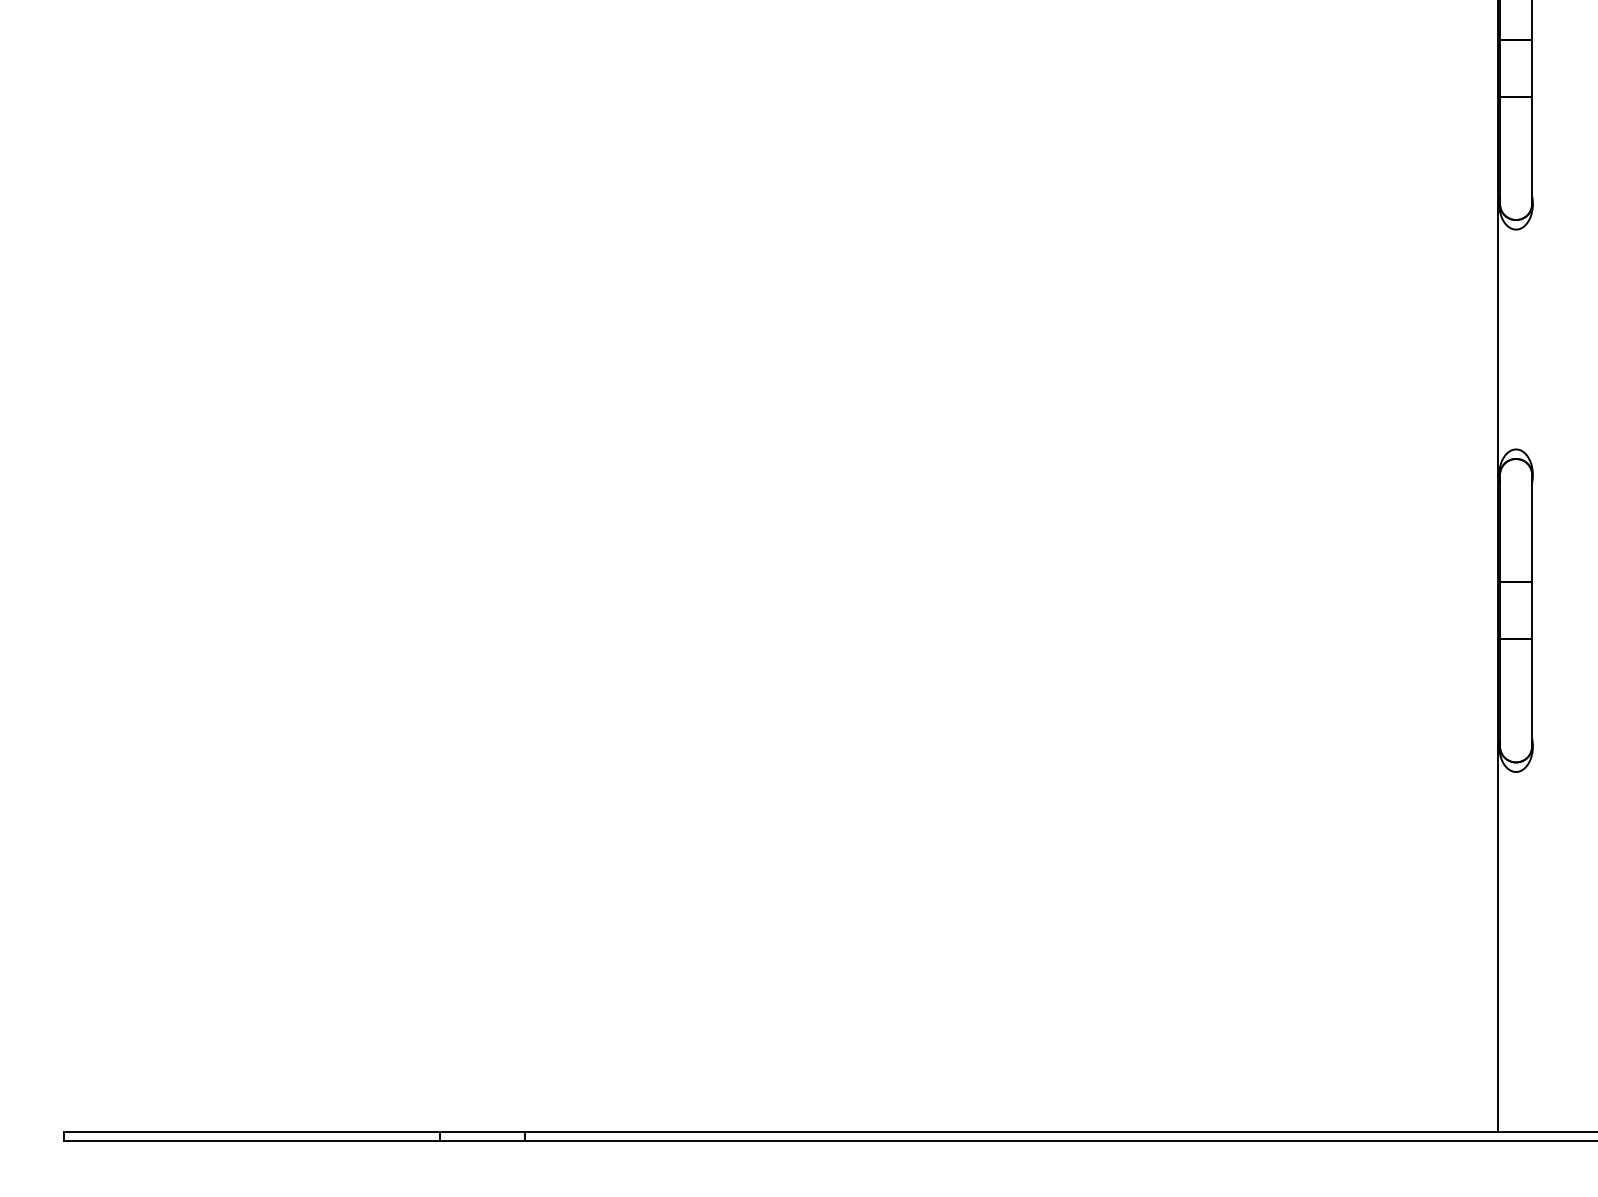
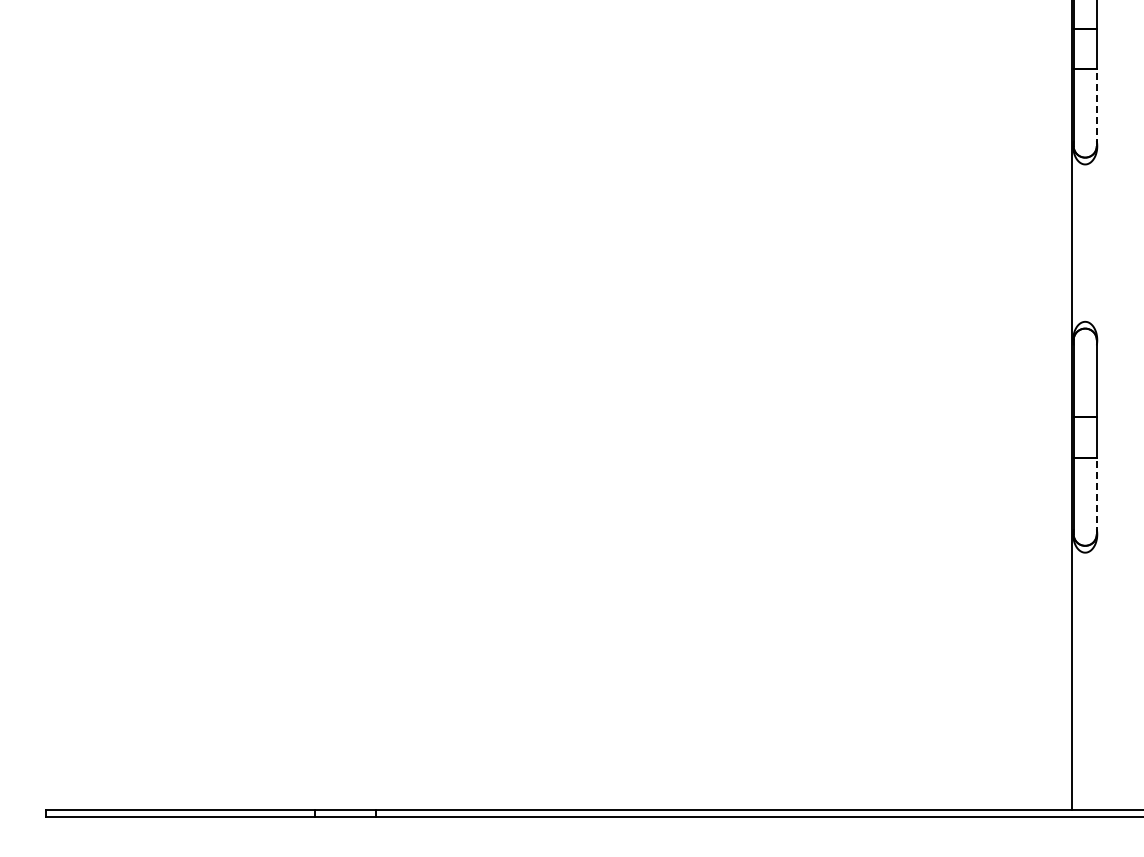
line: (1531, 149) -> (1096, 107), solid -> dashed
line: (1531, 692) -> (1096, 495), solid -> dashed

